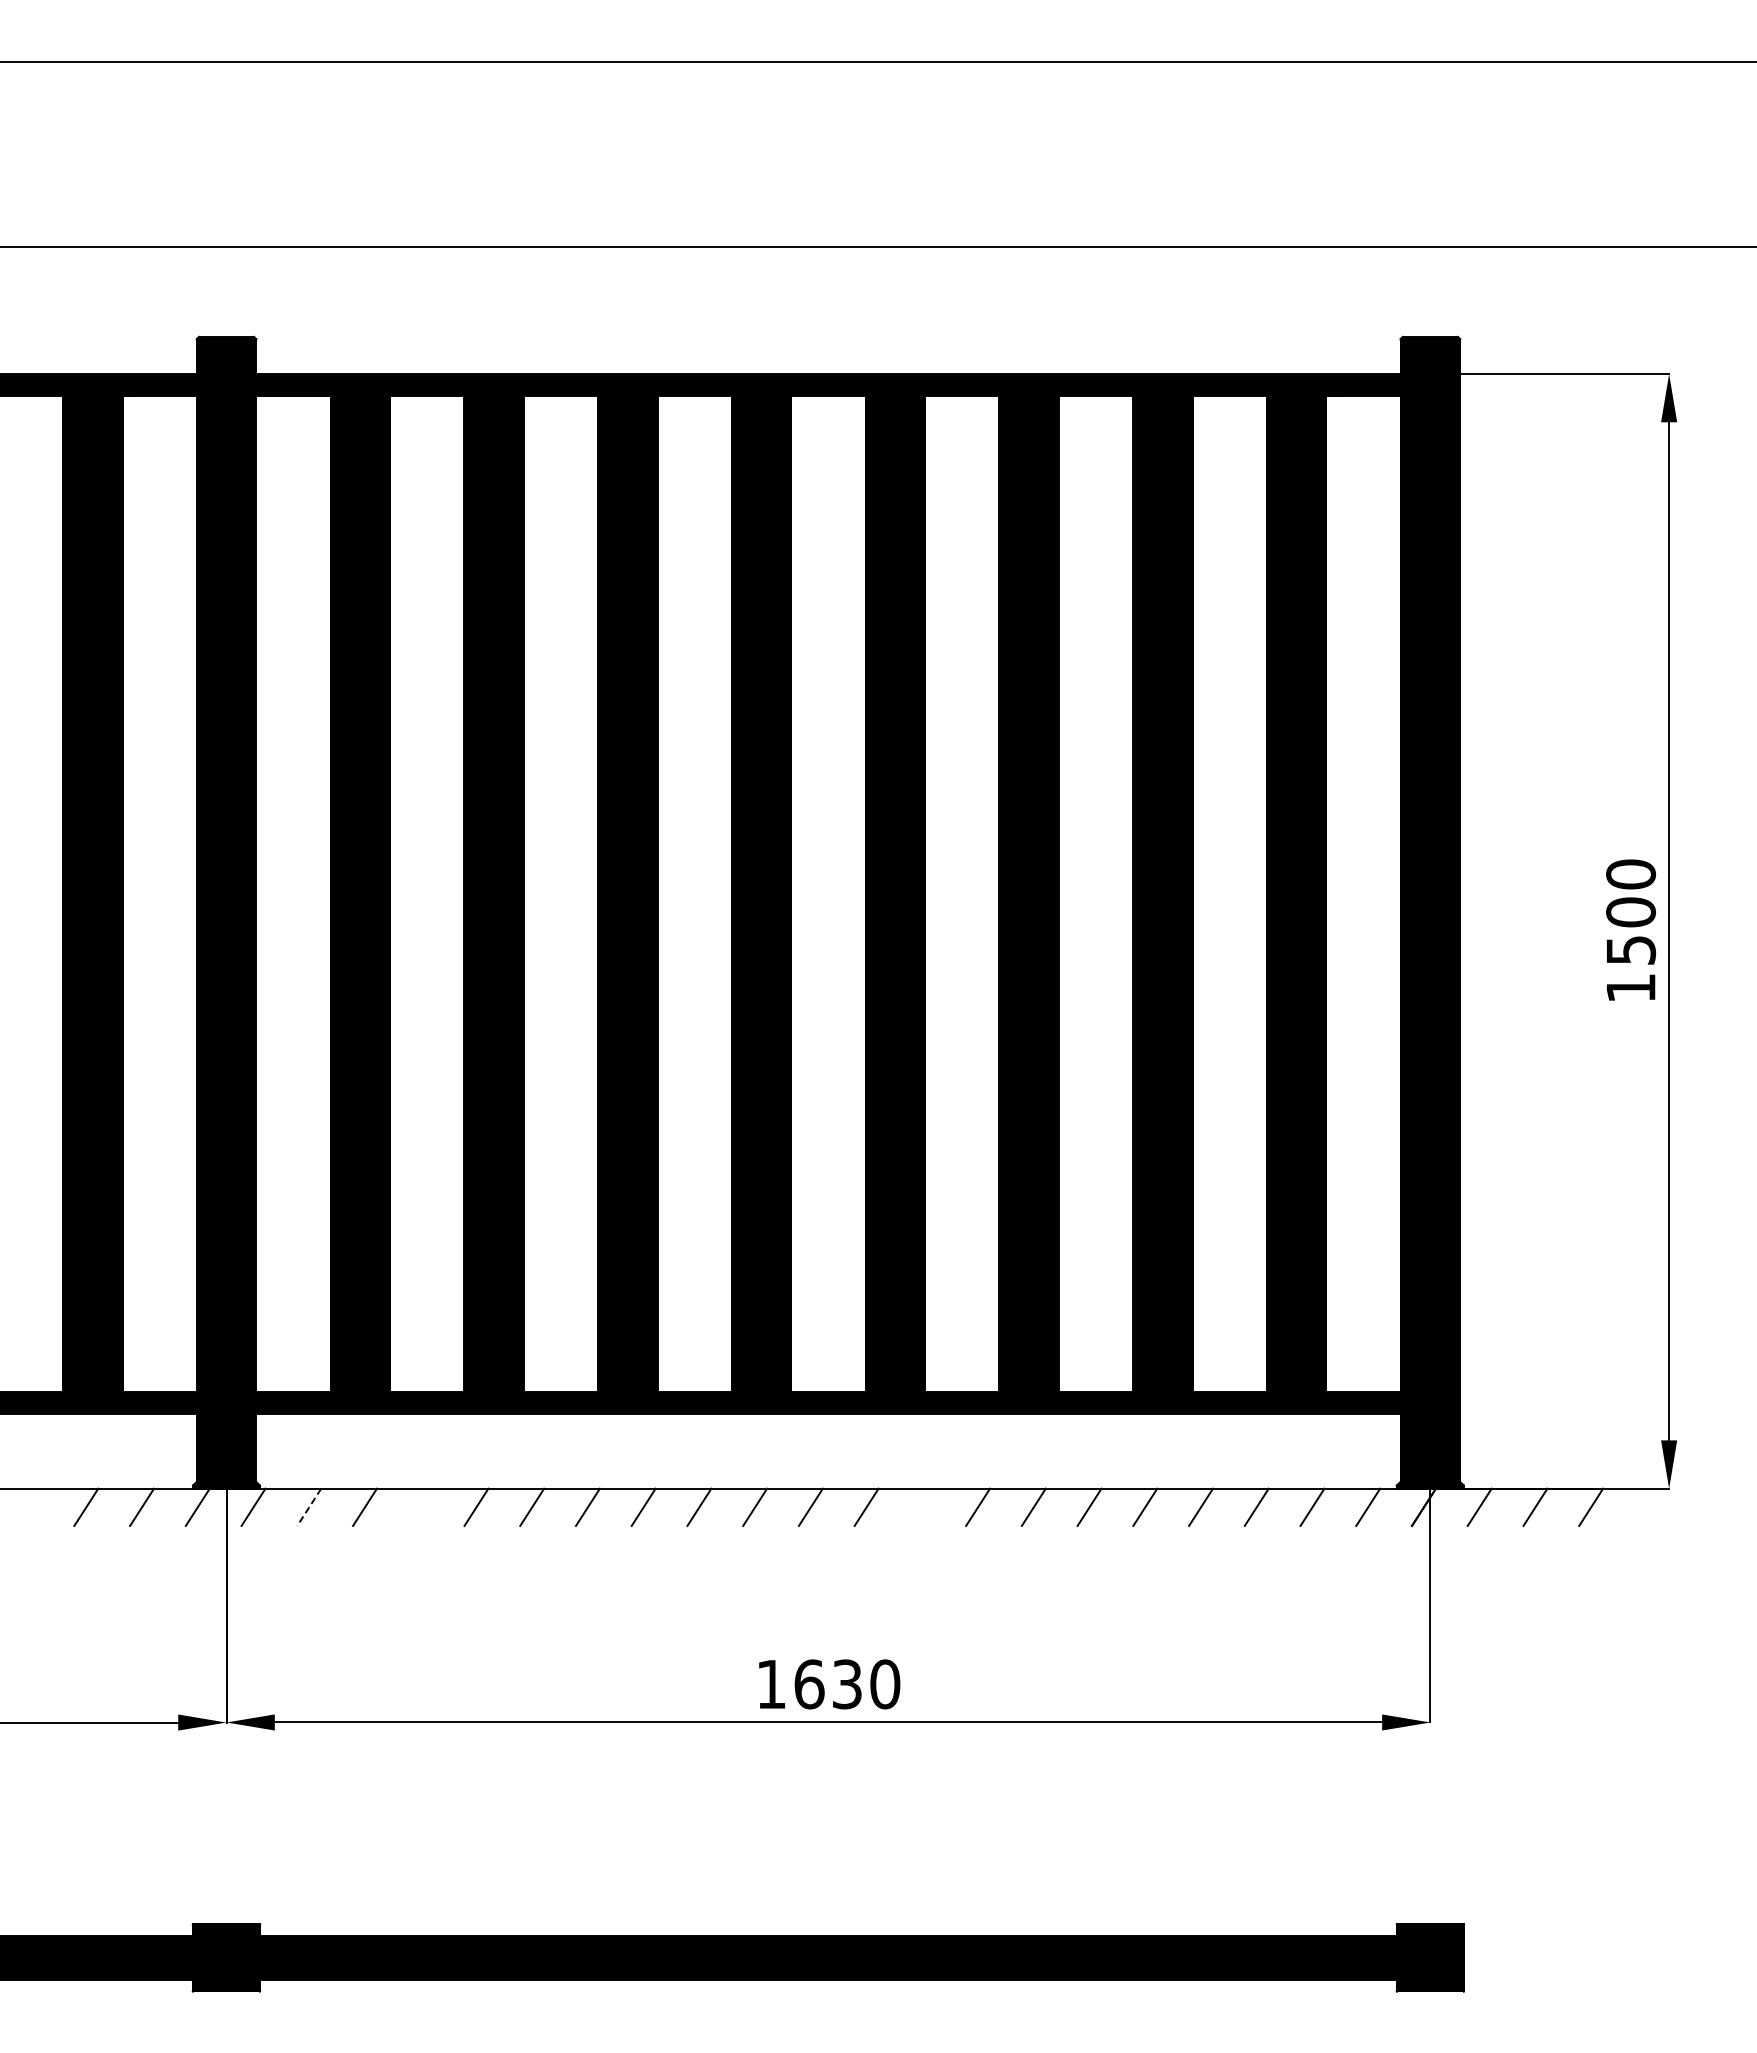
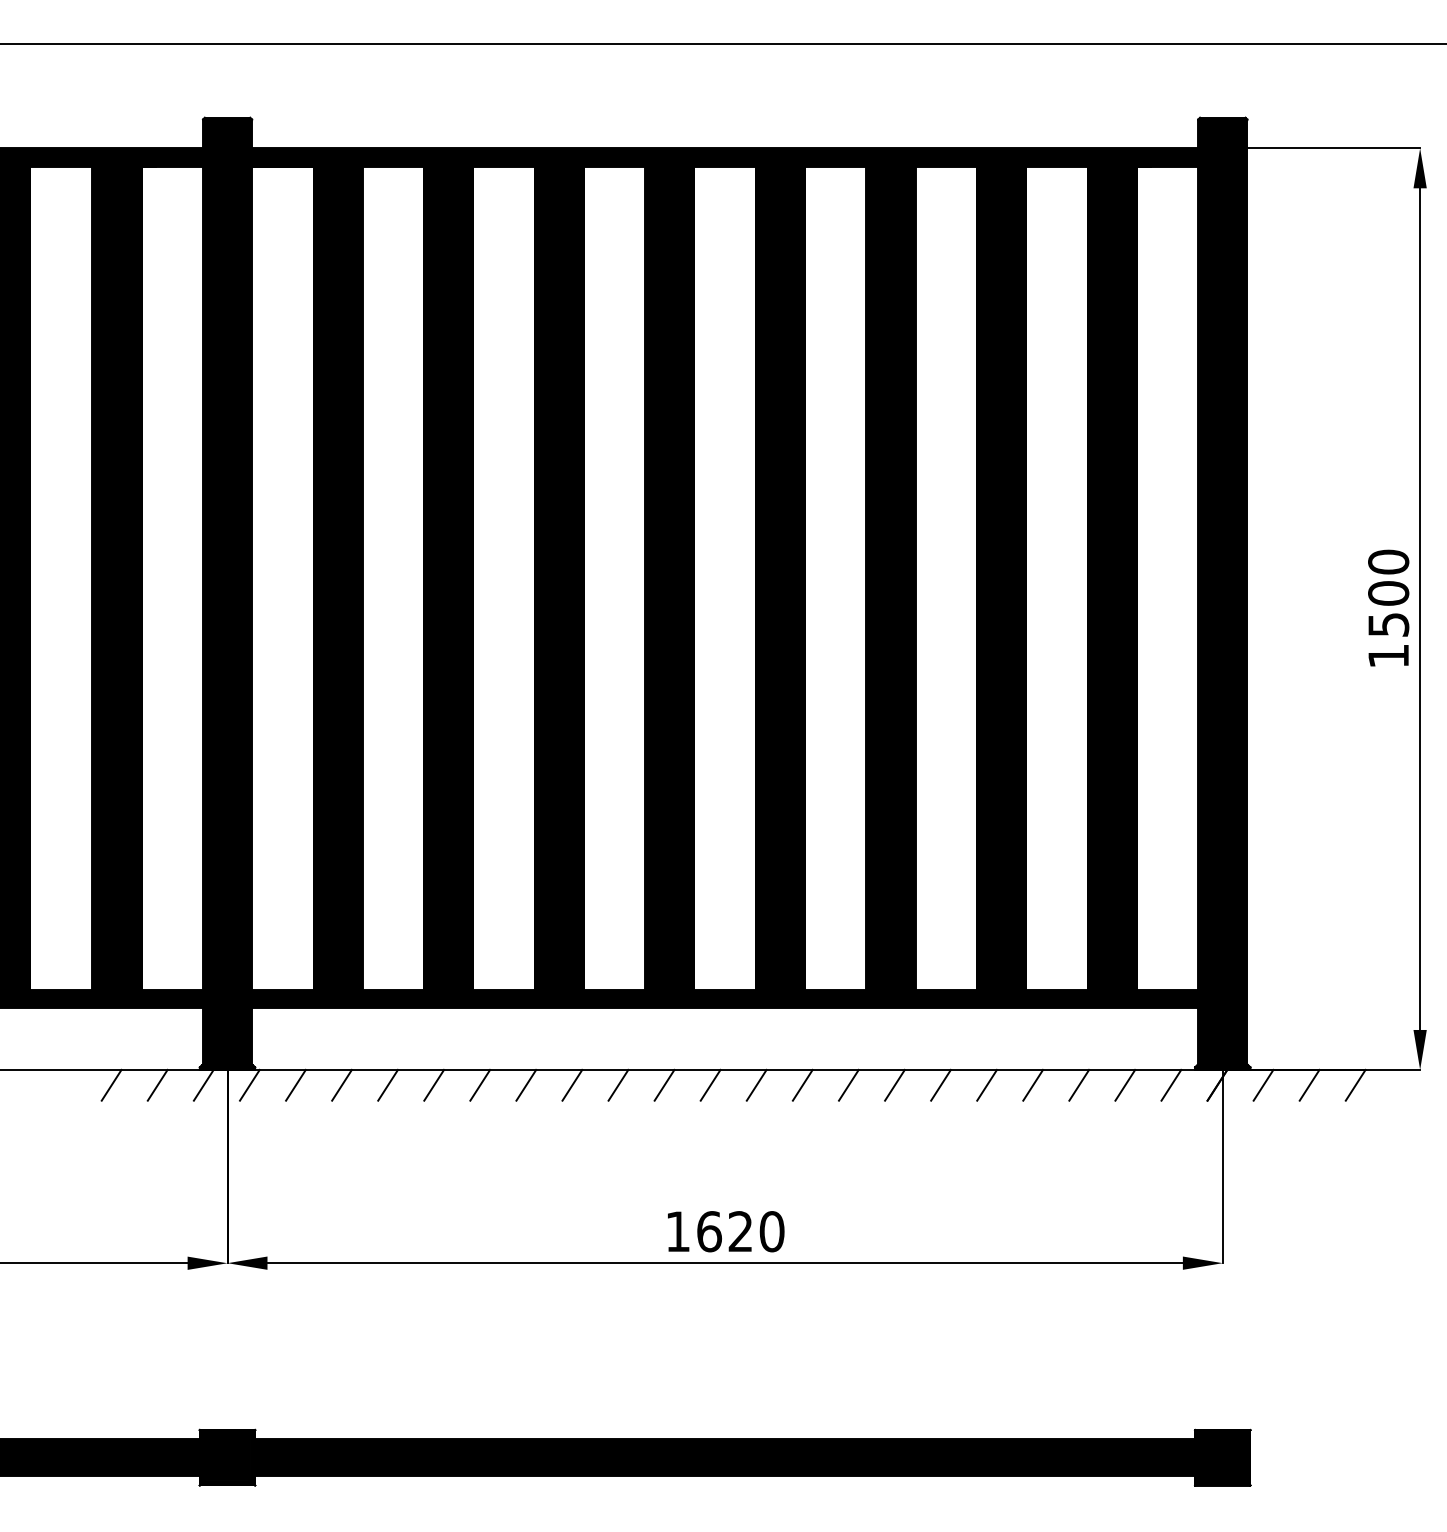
line: (420, 1506) -> (387, 1084), added
line: (922, 1506) -> (802, 1084), added
line: (309, 1507) -> (296, 1085), dashed -> solid
text: (846, 1684) -> (740, 1231), 1630 -> 1620

